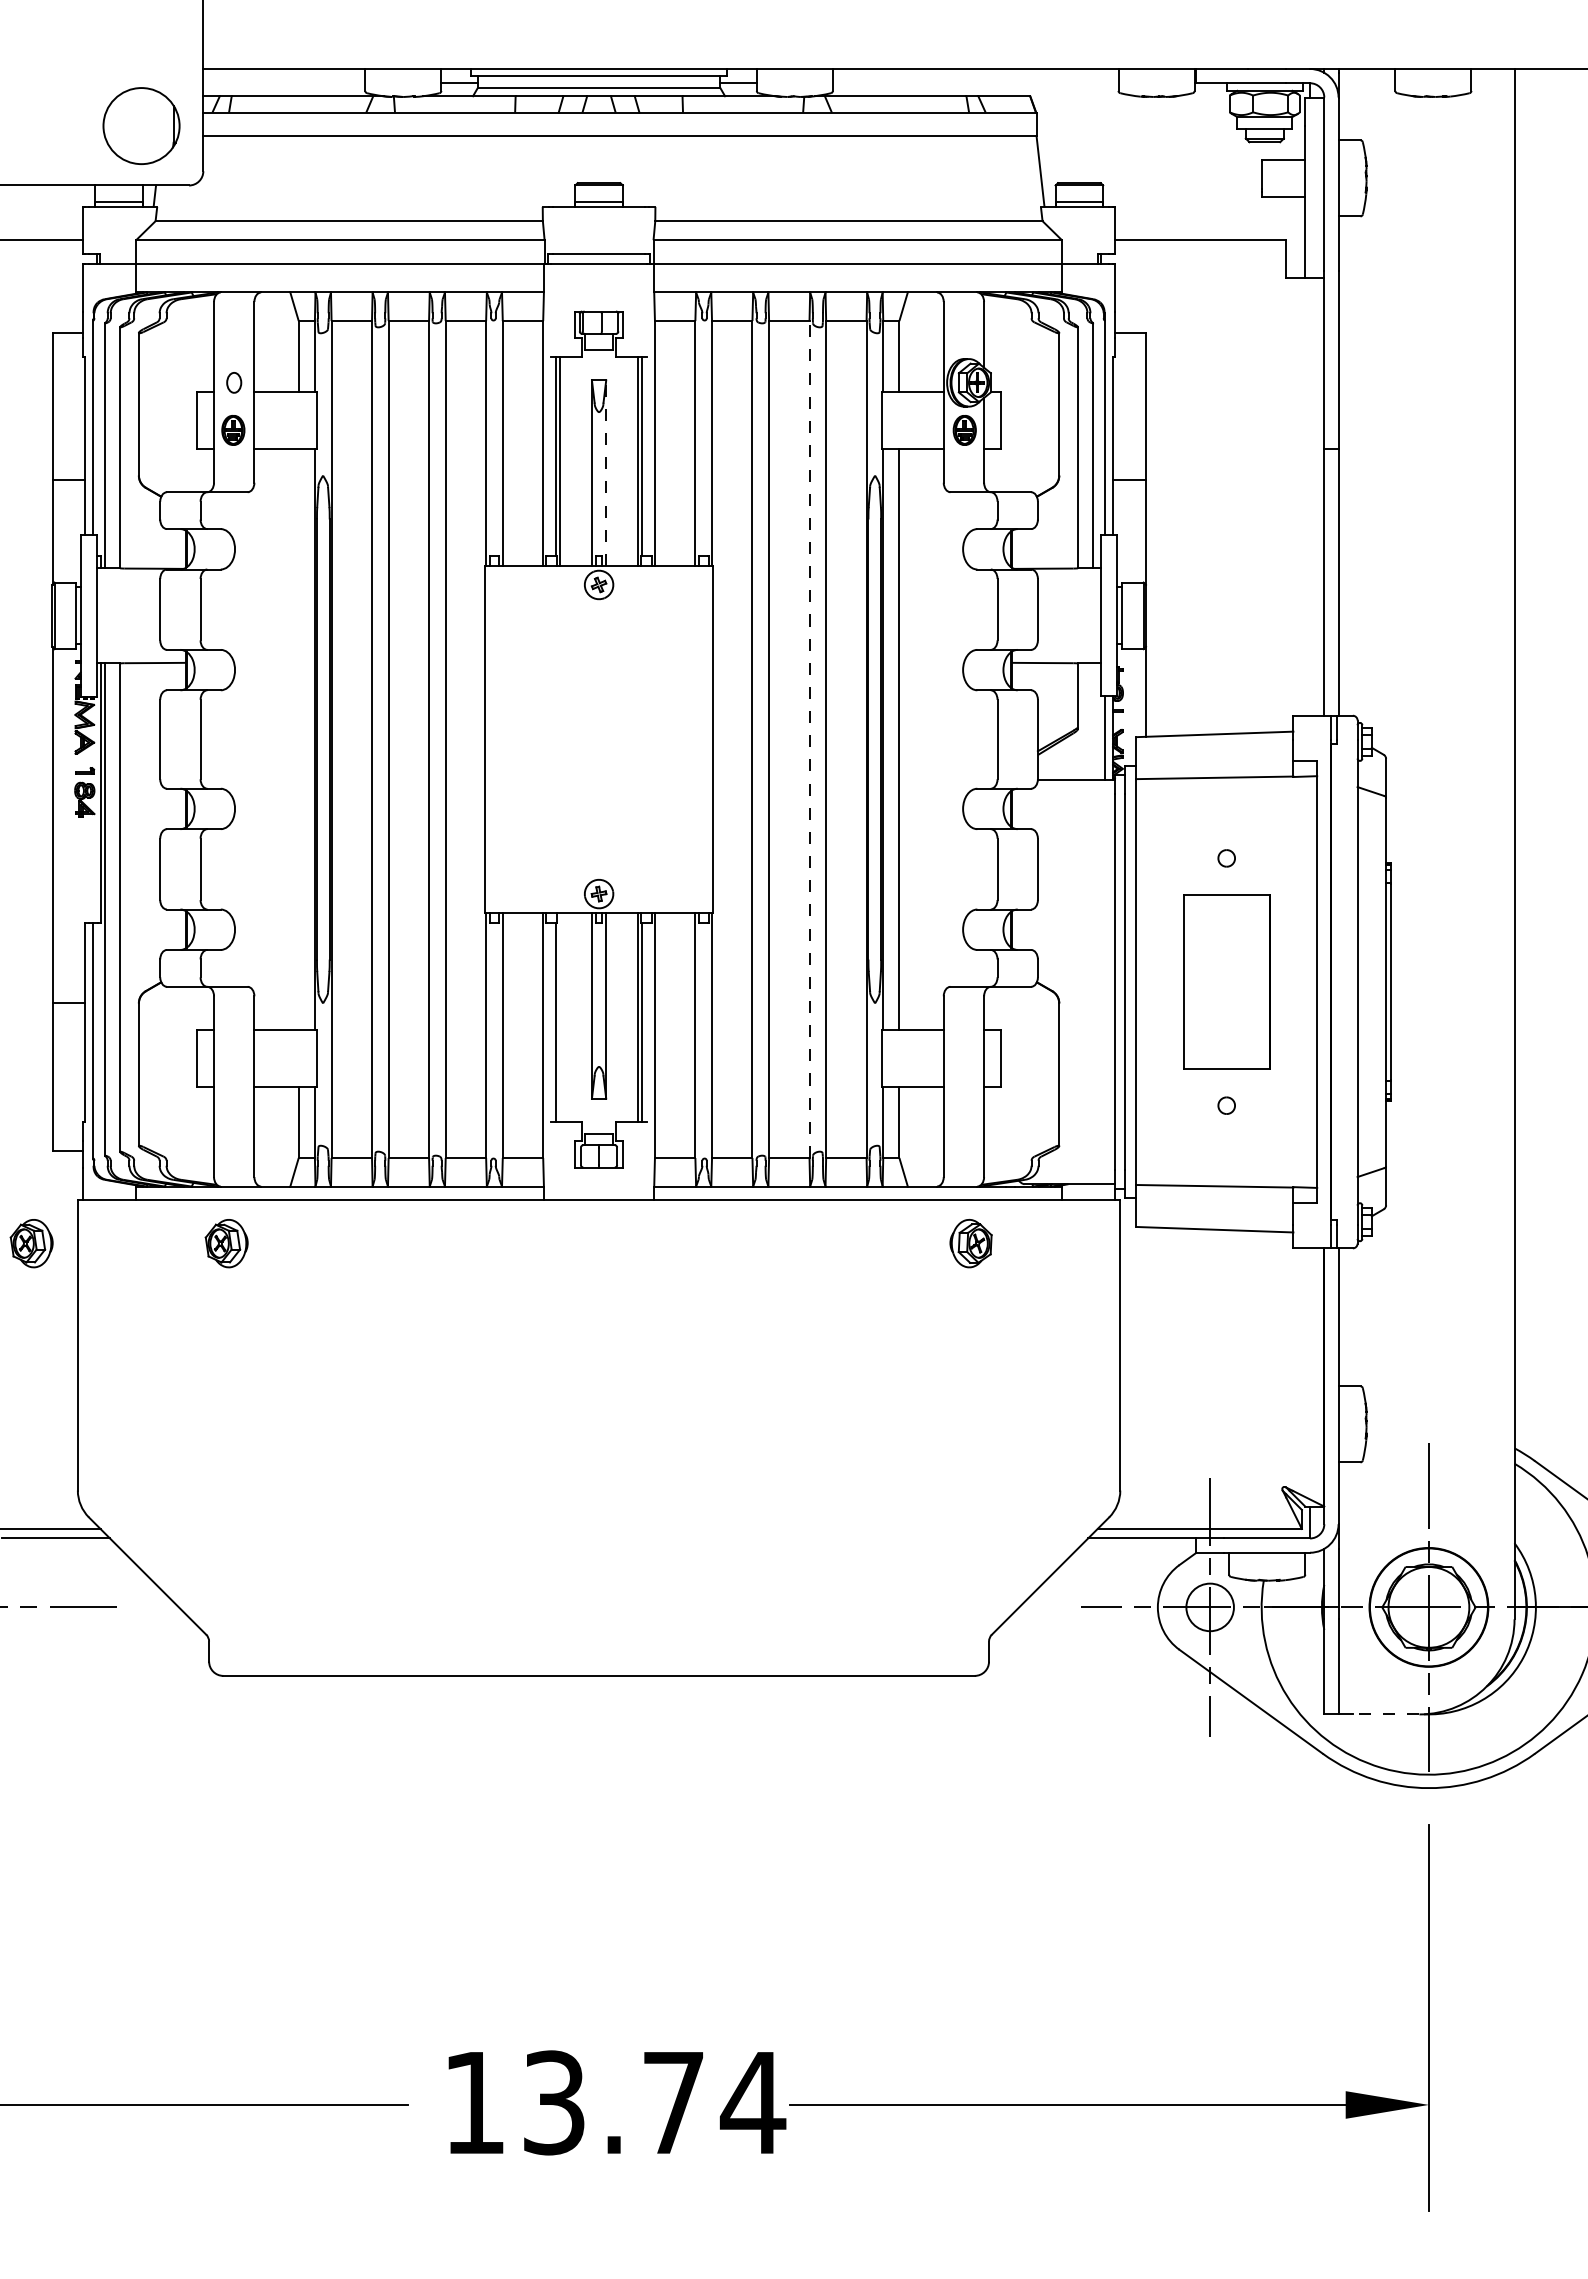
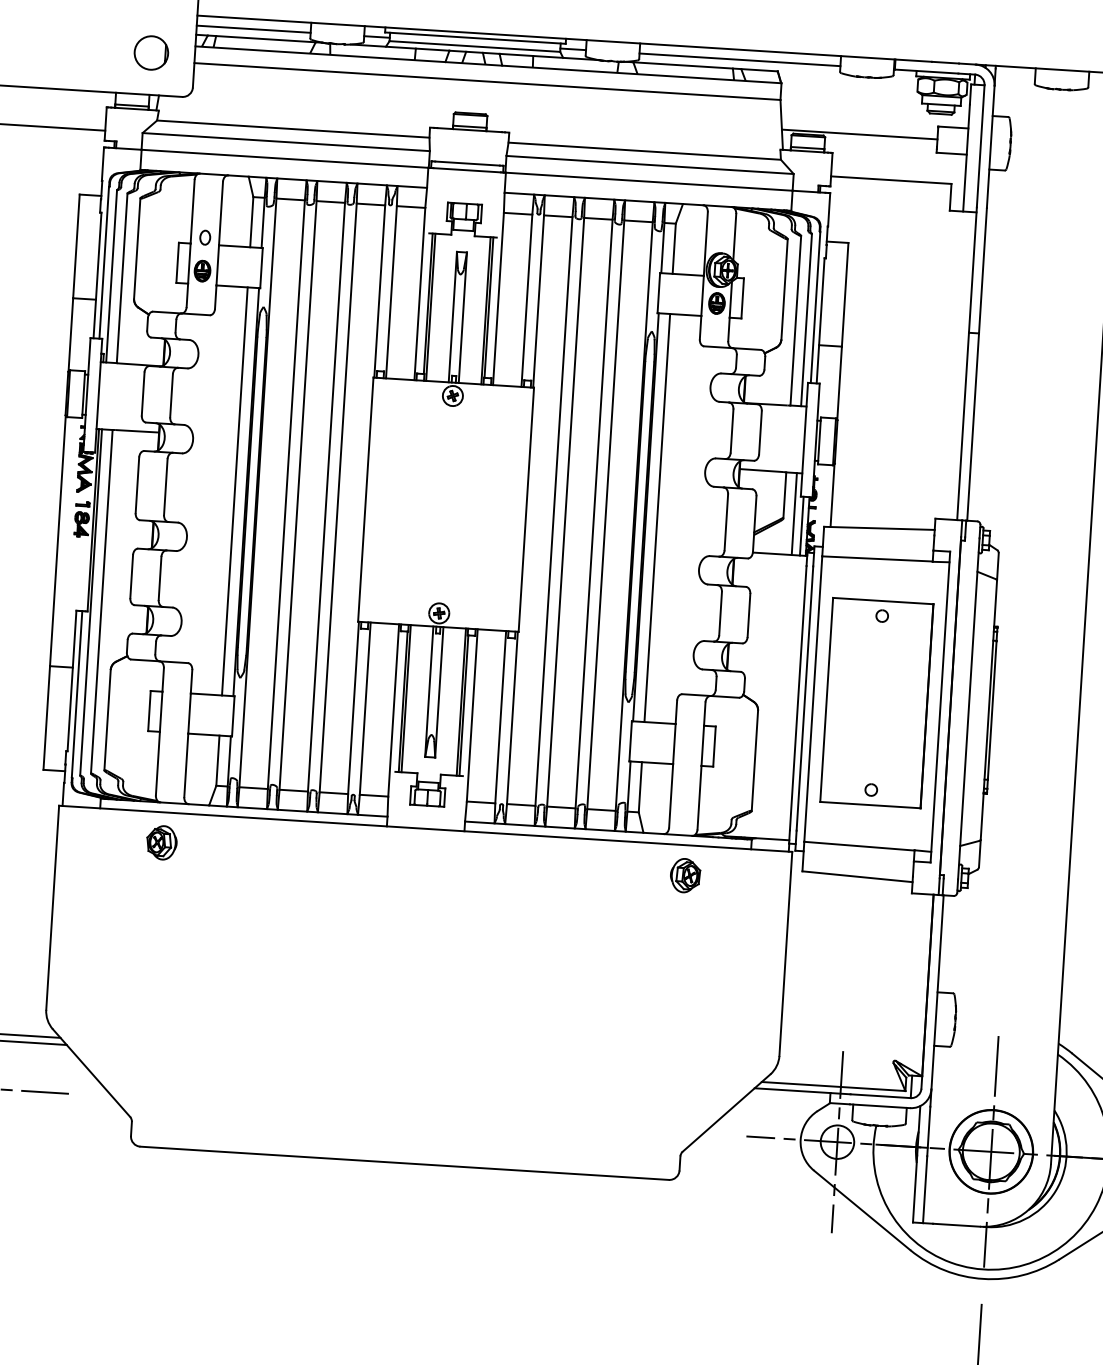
line: (284, 83) -> (253, 29), added
line: (975, 83) -> (739, 60), added
part: (141, 125) -> (151, 52), size x0.62
line: (1151, 178) -> (859, 134), added
line: (606, 473) -> (463, 317), dashed -> solid
line: (1093, 721) -> (794, 513), added
line: (298, 739) -> (234, 491), added
line: (809, 739) -> (594, 514), dashed -> solid
part: (1226, 981) -> (876, 702), size x1.67
line: (559, 1017) -> (405, 698), added
part: (31, 1243) -> (24, 834), removed
line: (1385, 1714) -> (956, 1225), dashed -> solid

